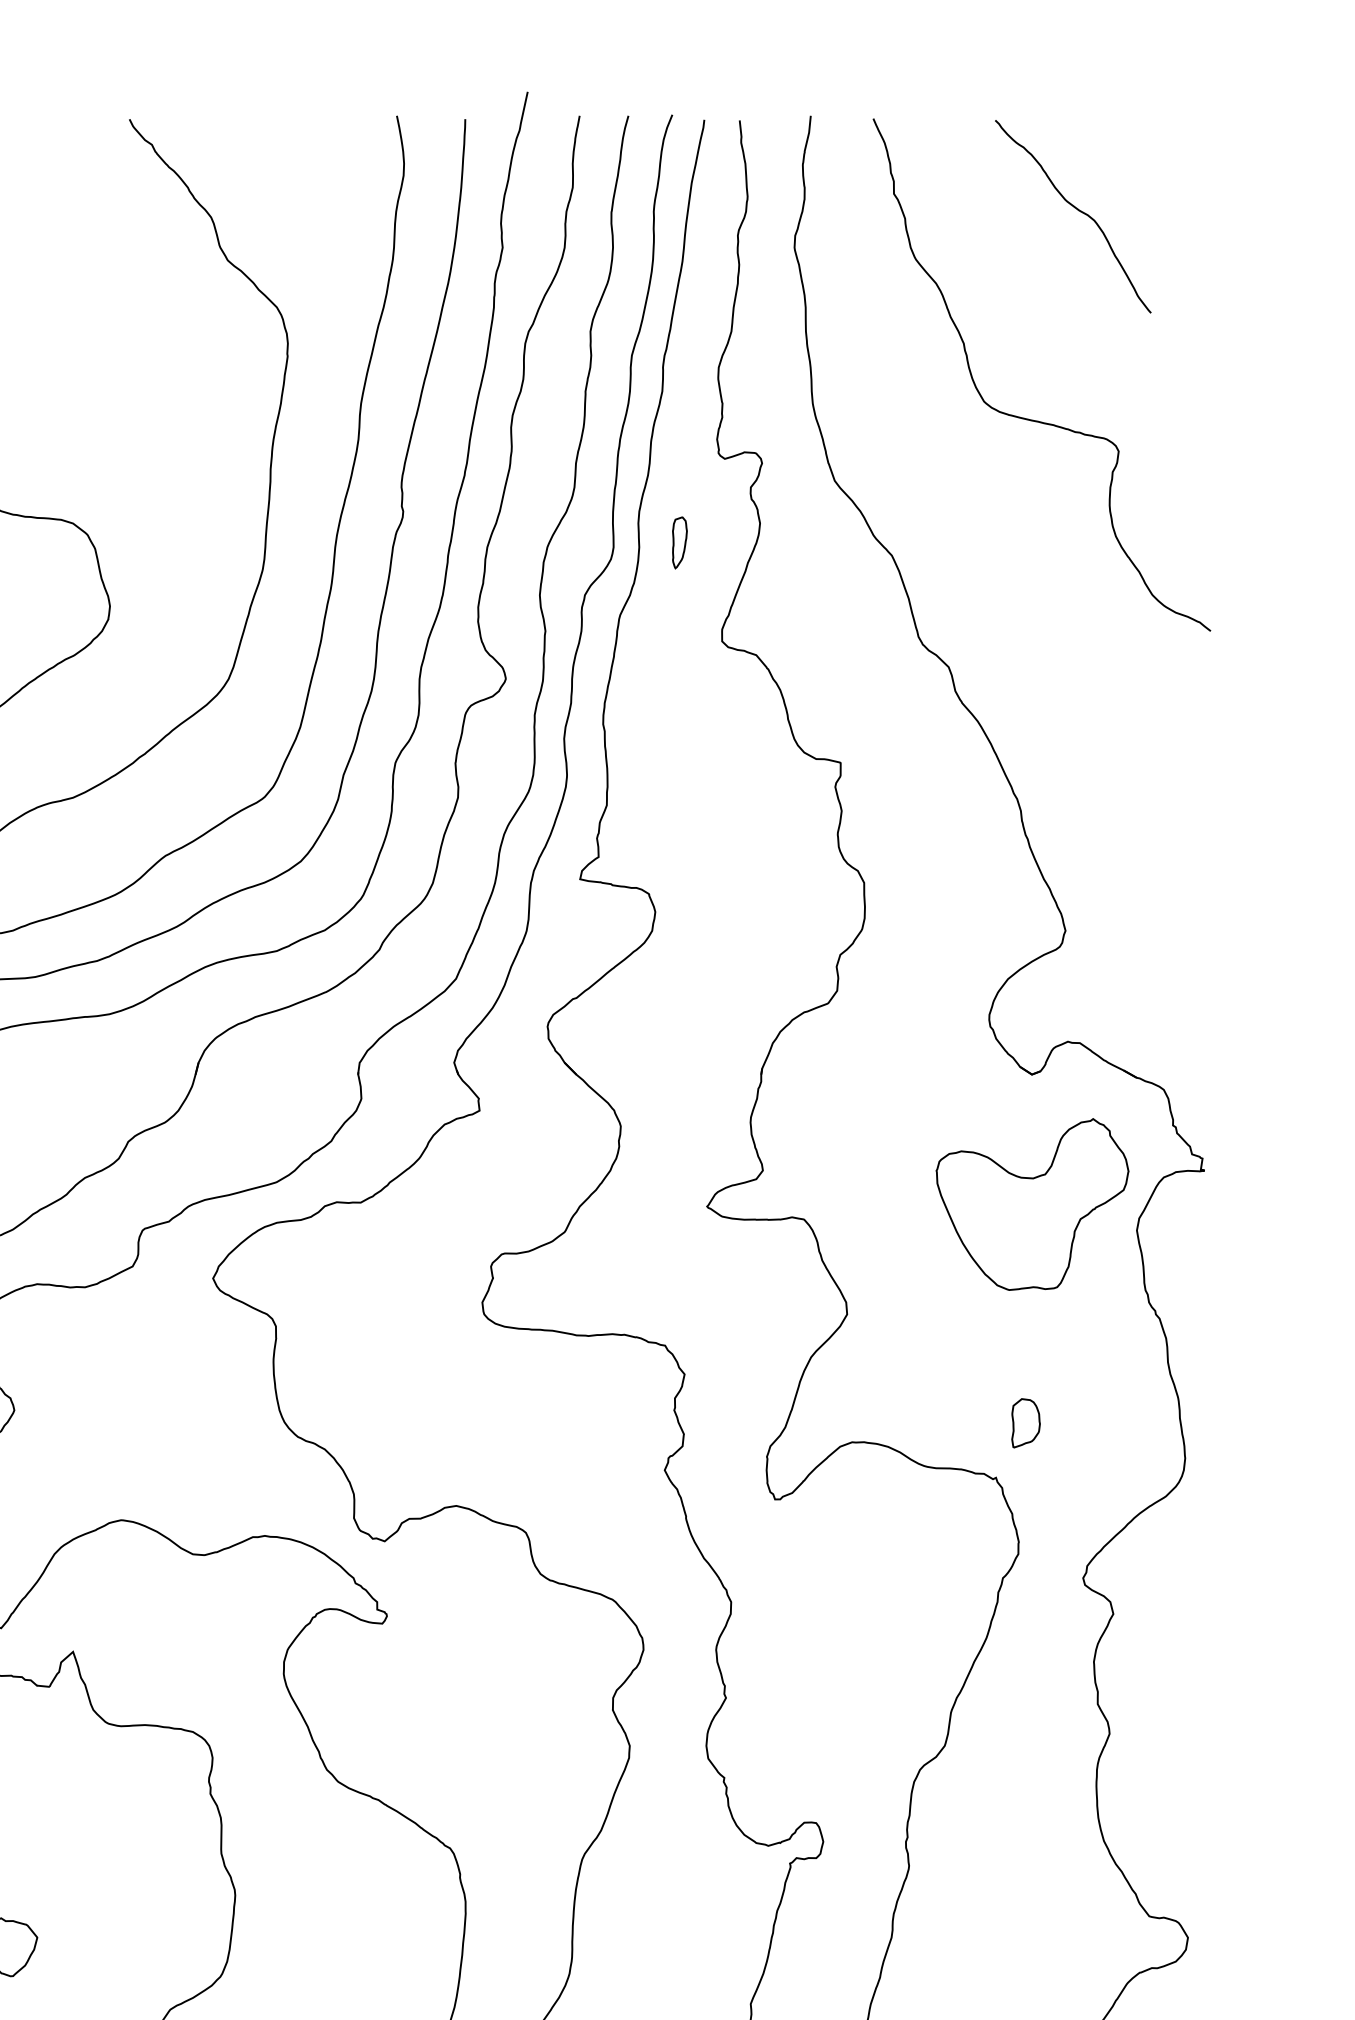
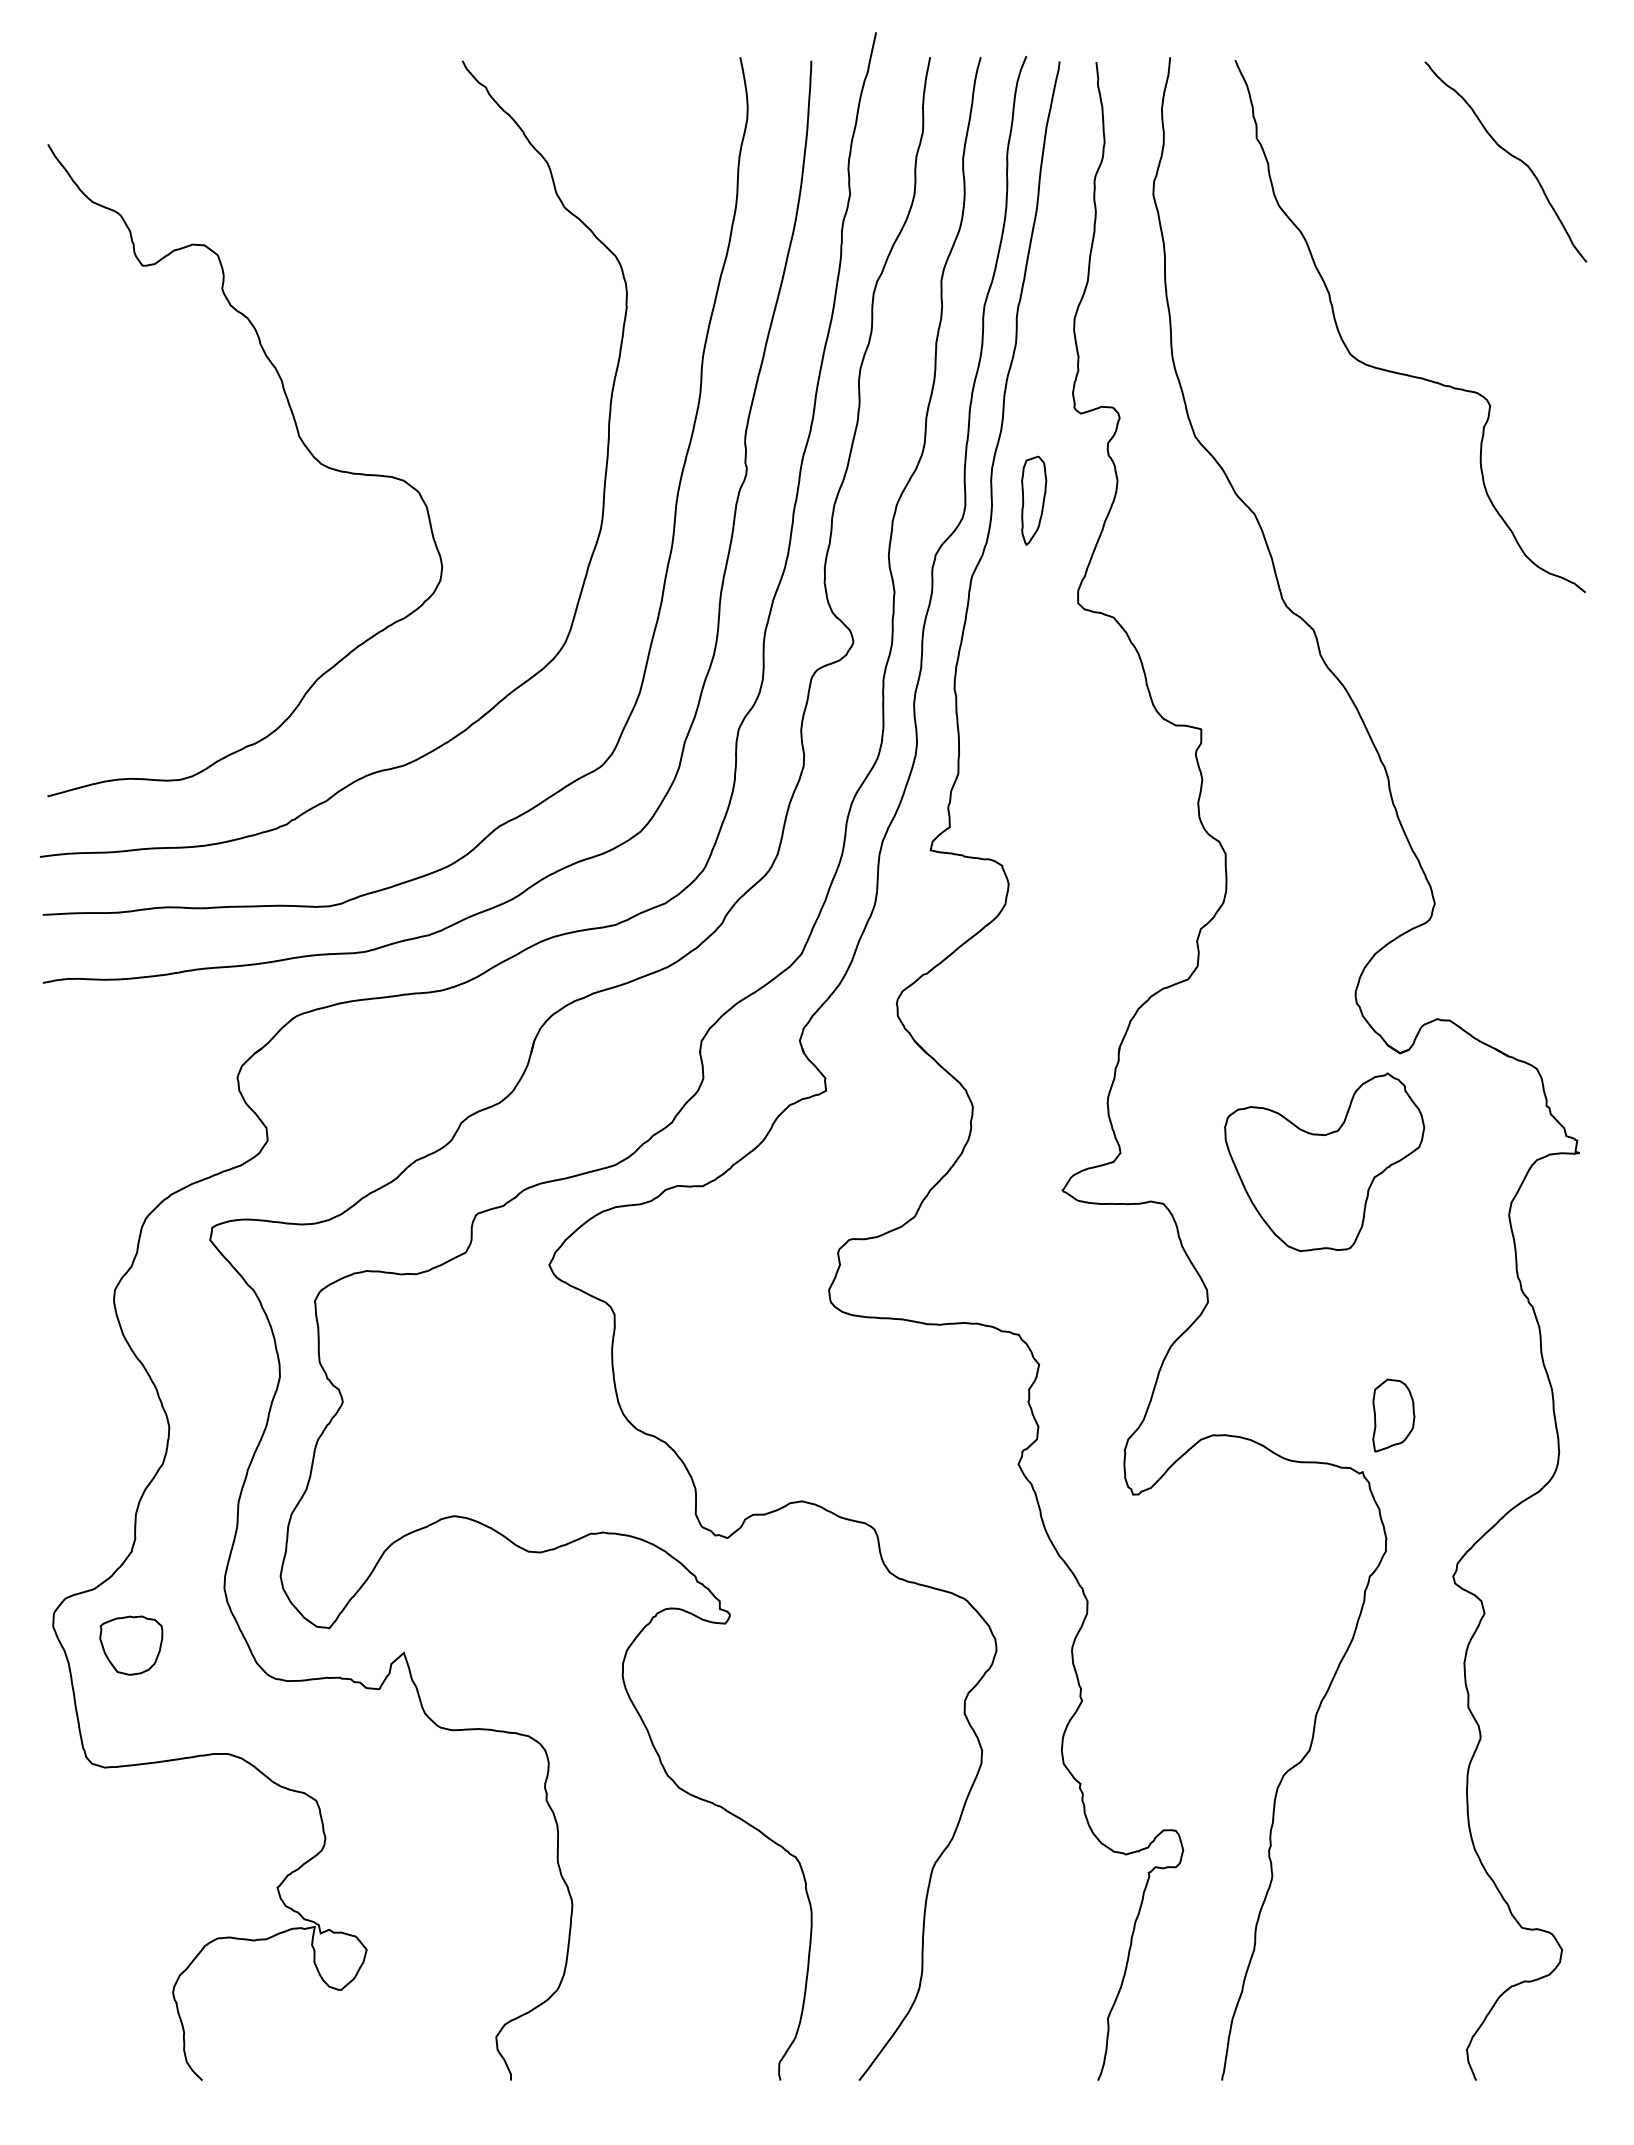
curve: (1075, 209) -> (1508, 154), moved
part: (680, 542) -> (1034, 500), size x1.67
part: (1032, 1203) -> (1324, 1161), moved
part: (1025, 1423) -> (1393, 1415), size x1.43

